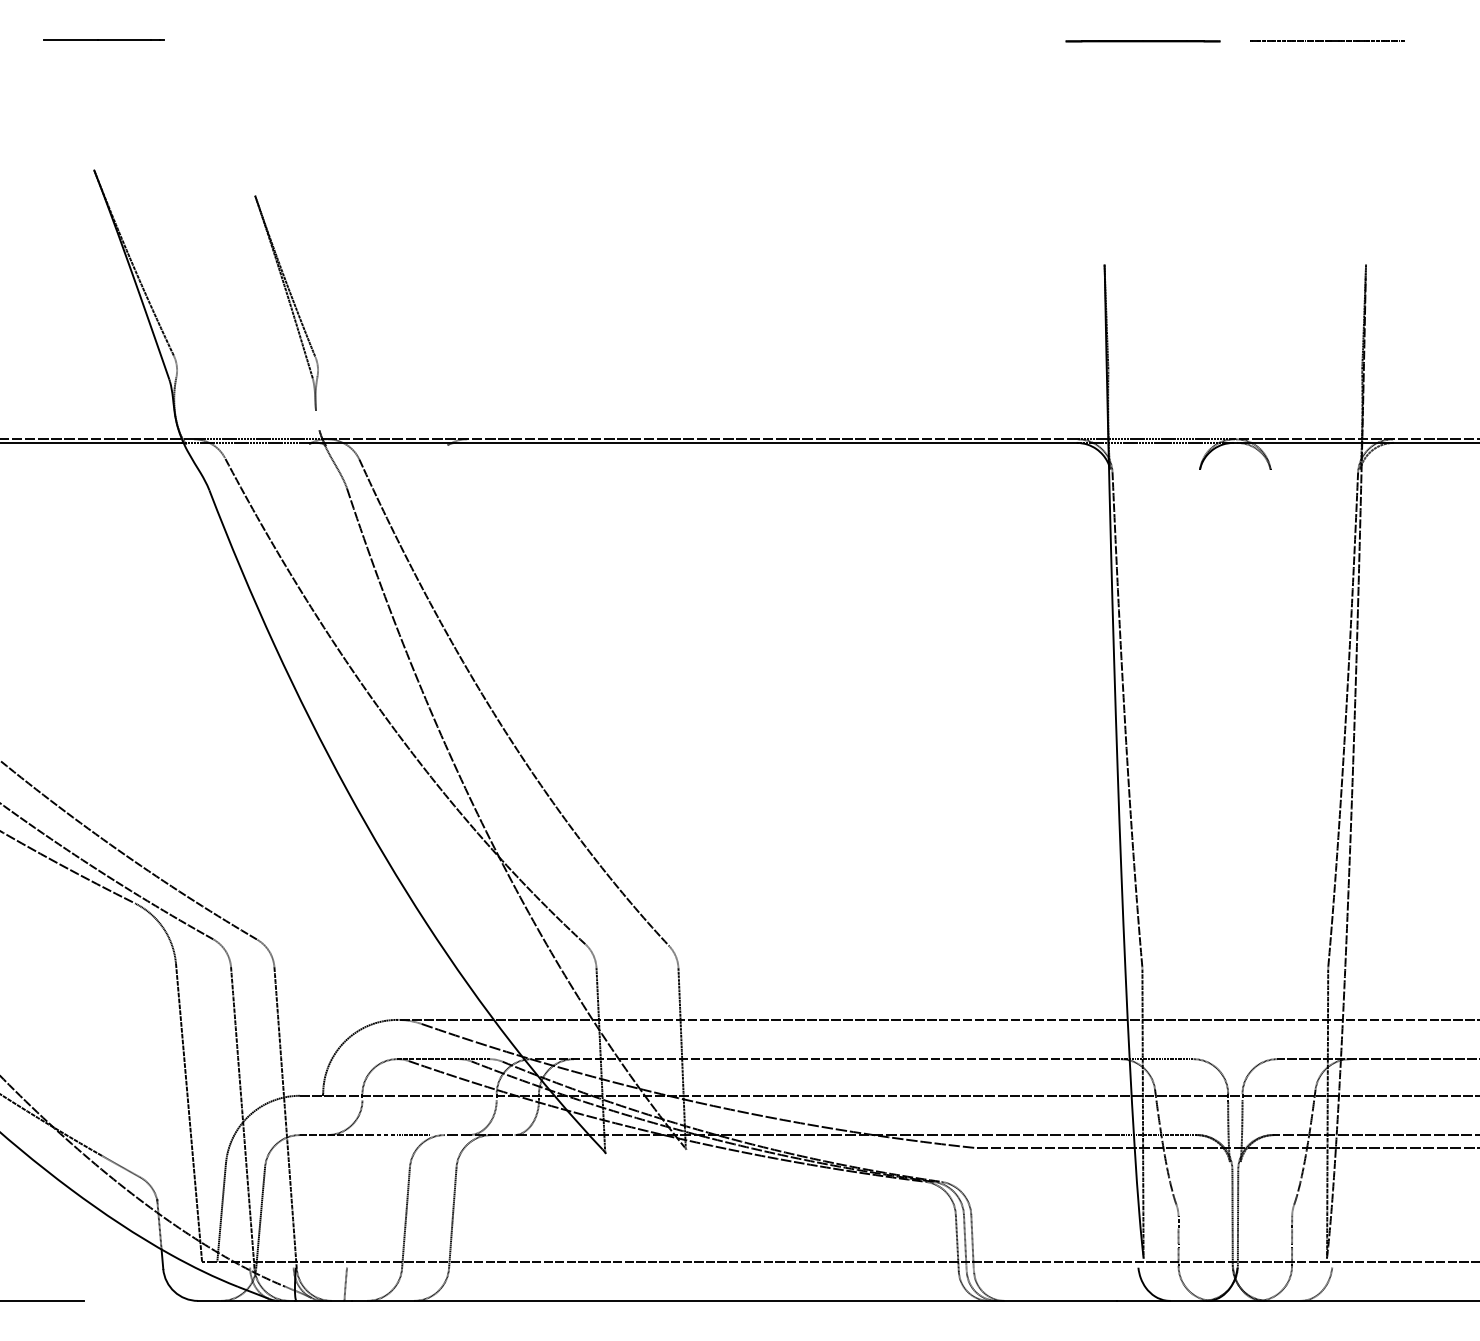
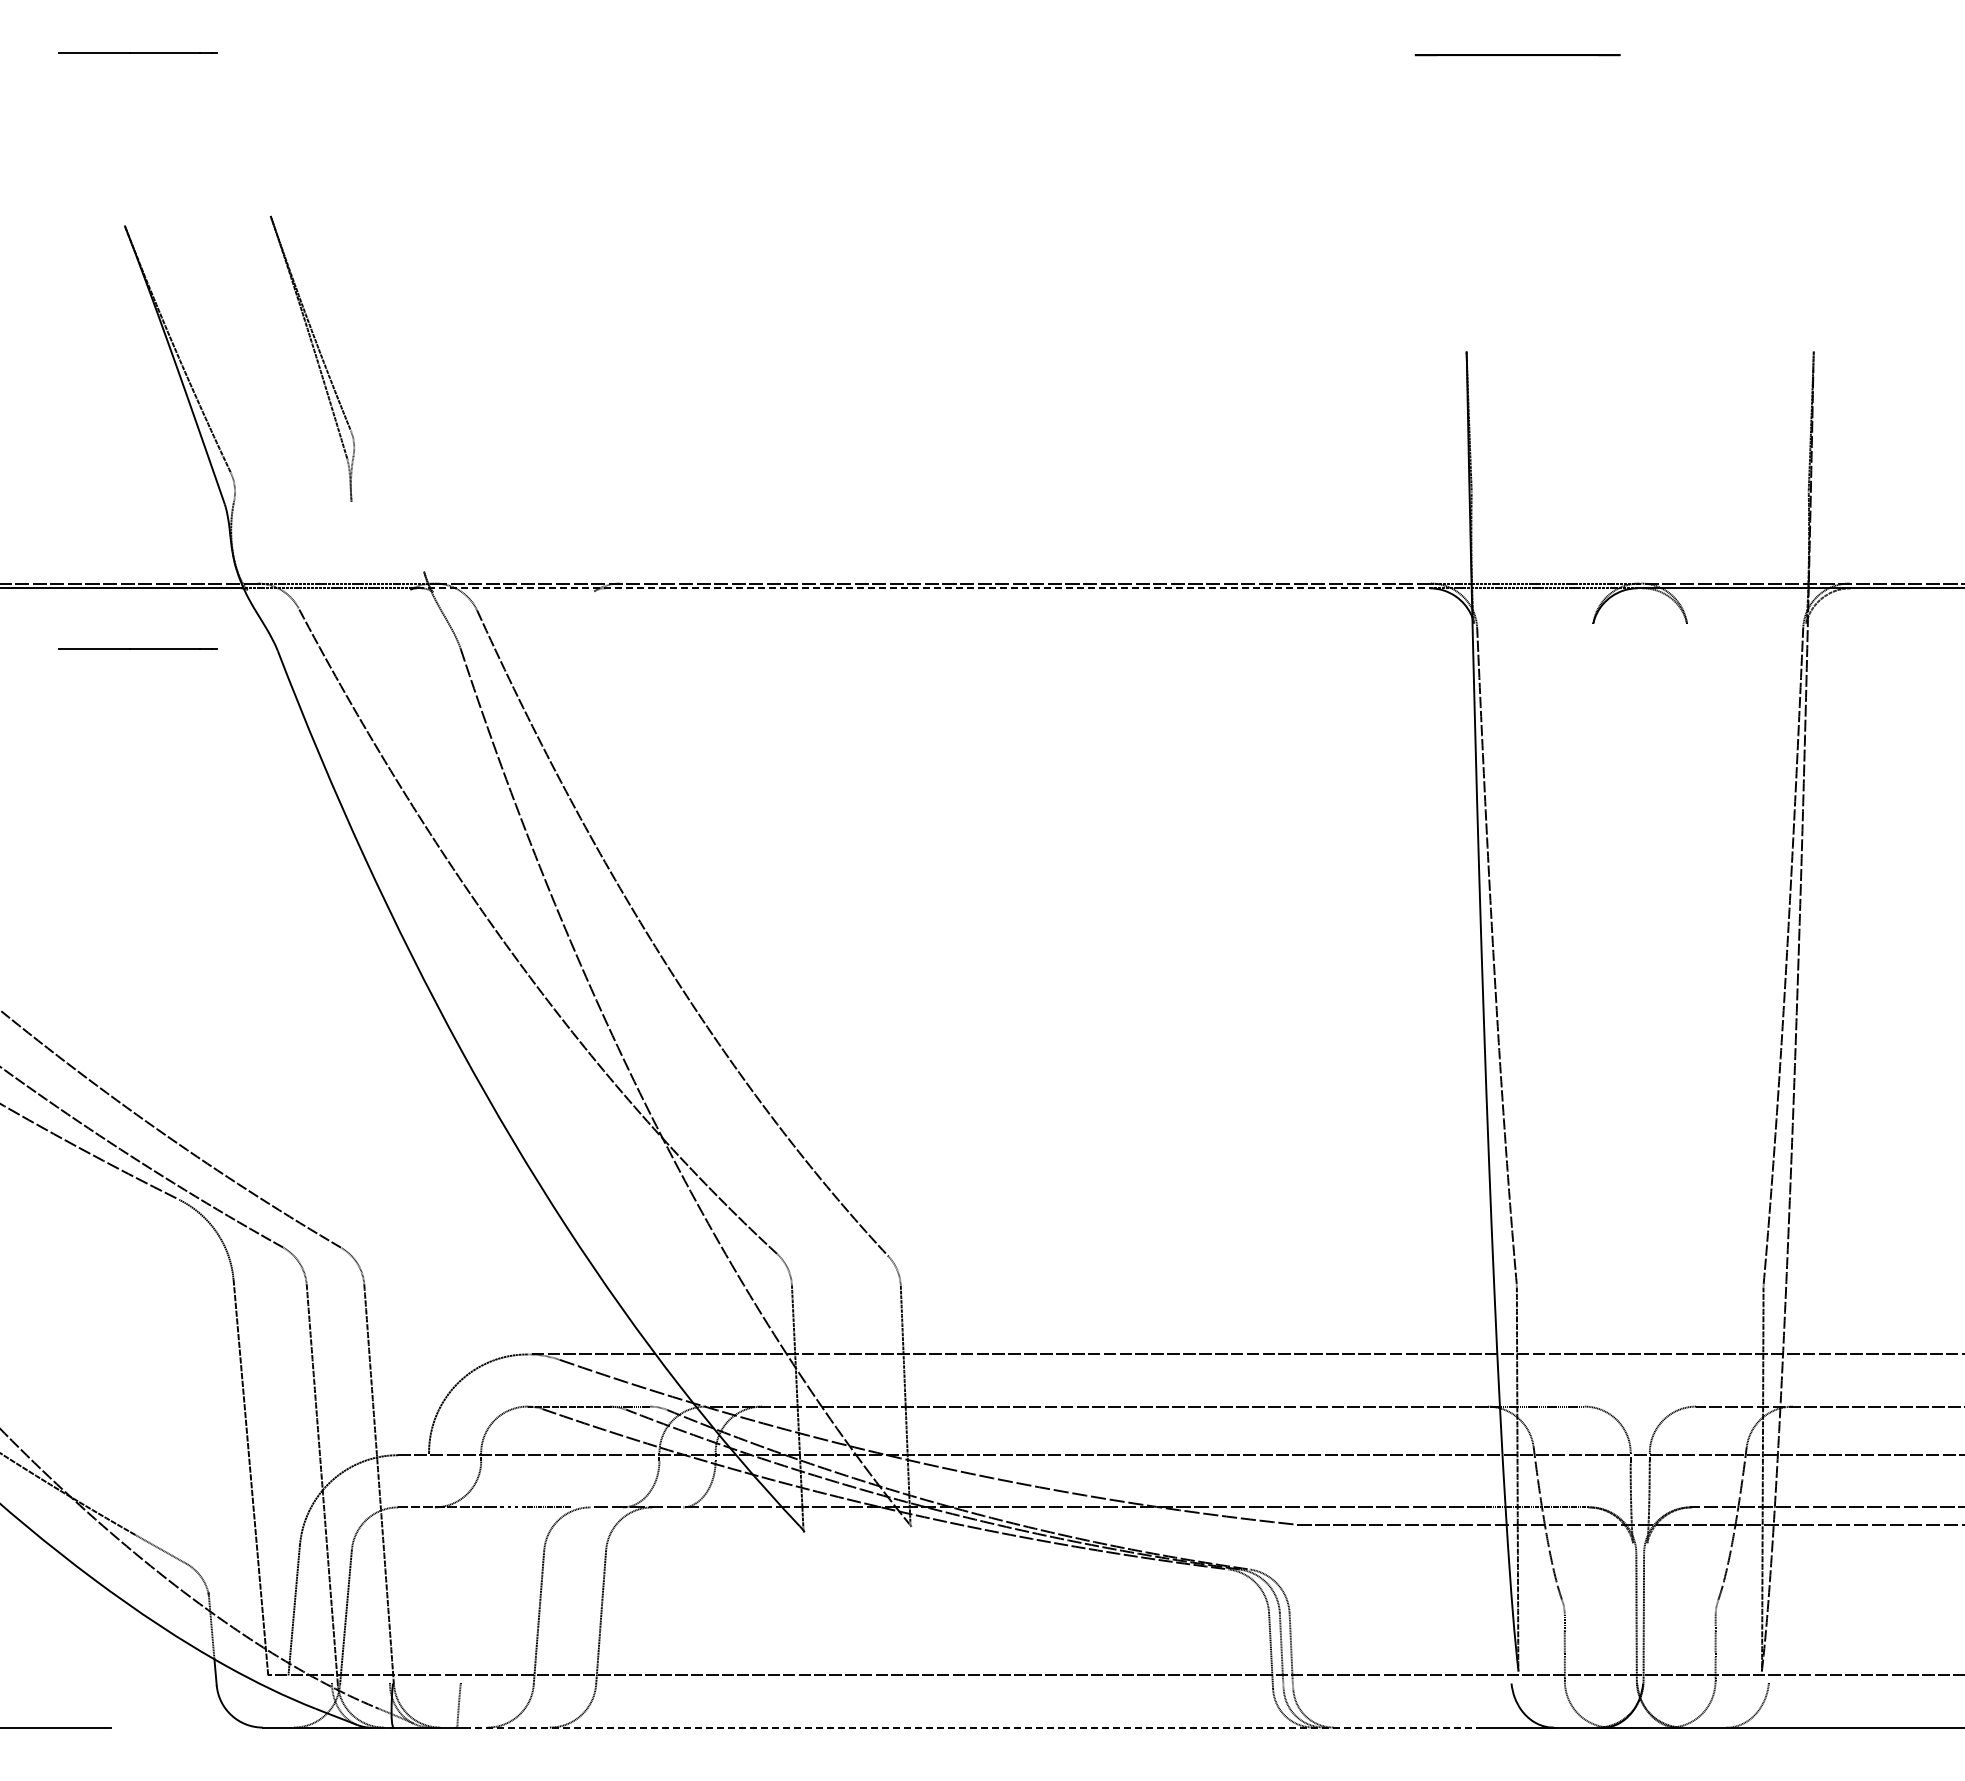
line: (1327, 40) -> (1762, 54), removed
part: (285, 302) -> (311, 358), moved
line: (695, 443) -> (923, 588), solid -> dashed
line: (103, 488) -> (137, 648), added
line: (733, 1300) -> (974, 1727), solid -> dashed

